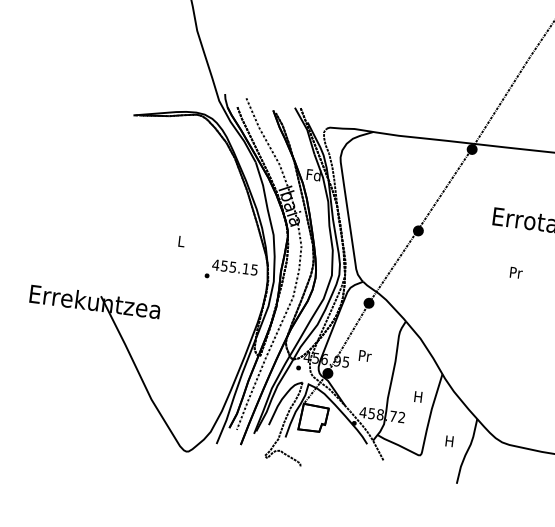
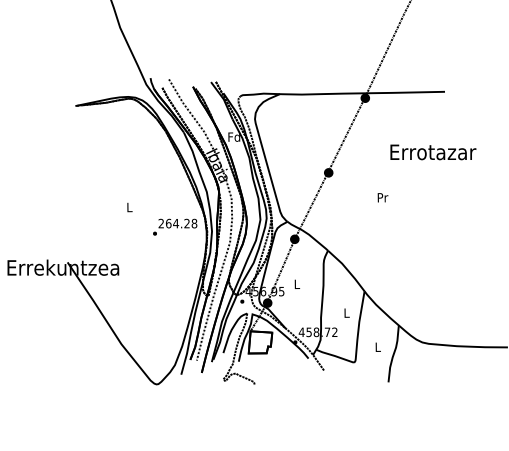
text: (234, 267) -> (177, 223), 455.15 -> 264.28
text: (515, 272) -> (382, 197), moved
text: (365, 355) -> (297, 283), Pr -> L
text: (418, 396) -> (346, 312), H -> L
text: (449, 440) -> (377, 346), H -> L

